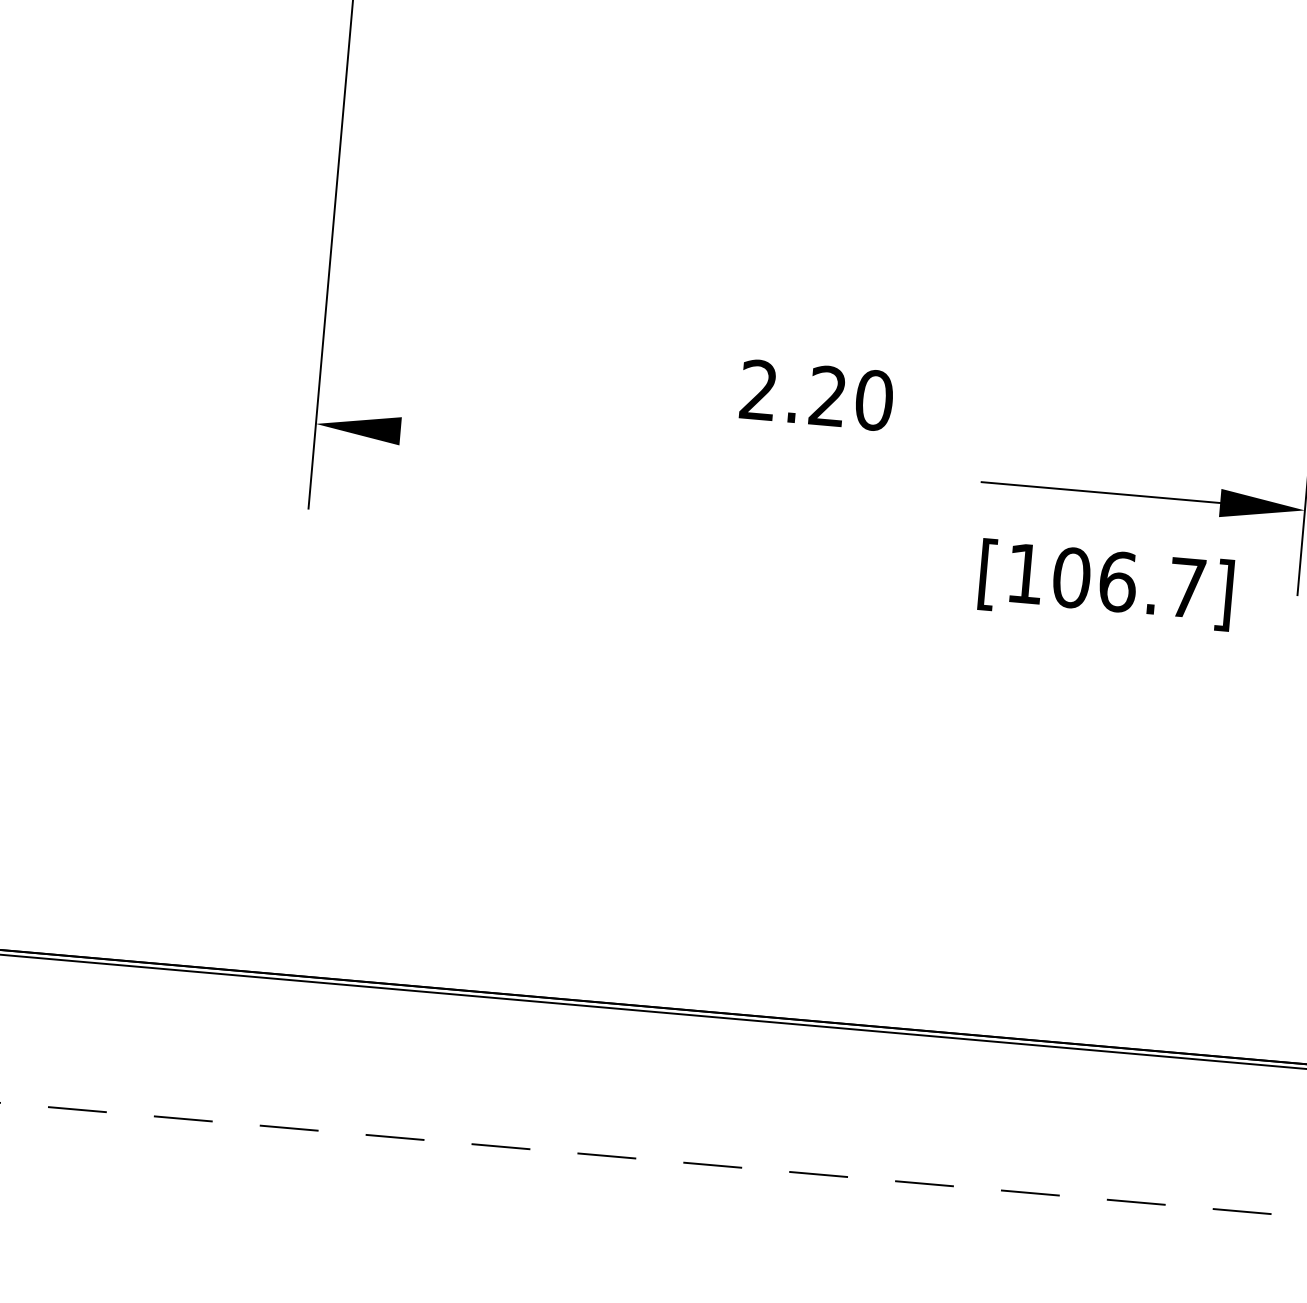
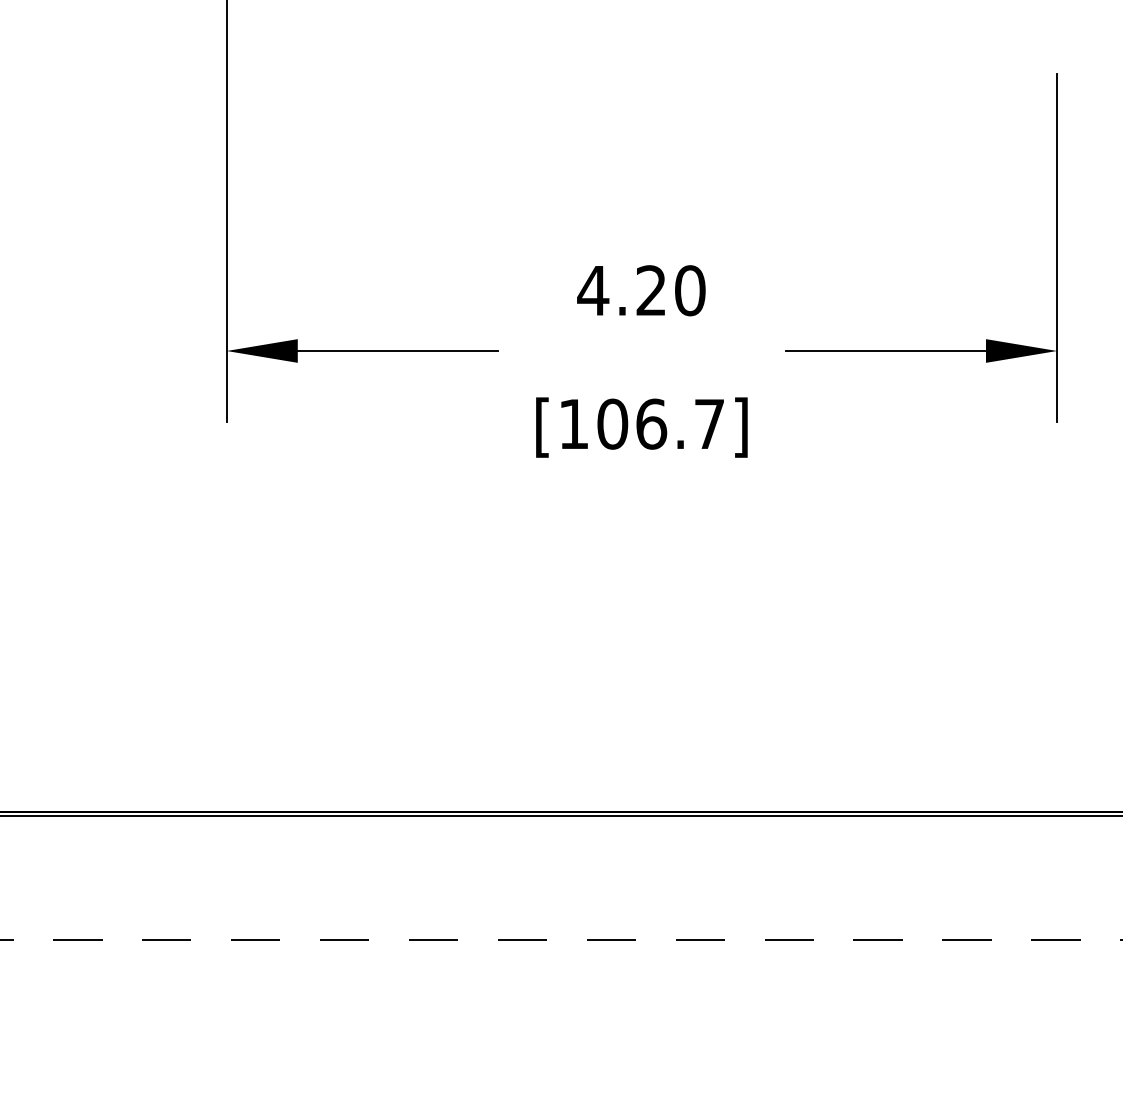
text: (759, 390) -> (593, 290), 2.20 -> 4.20
line: (519, 442) -> (397, 351), added
text: (1105, 584) -> (641, 427), moved

